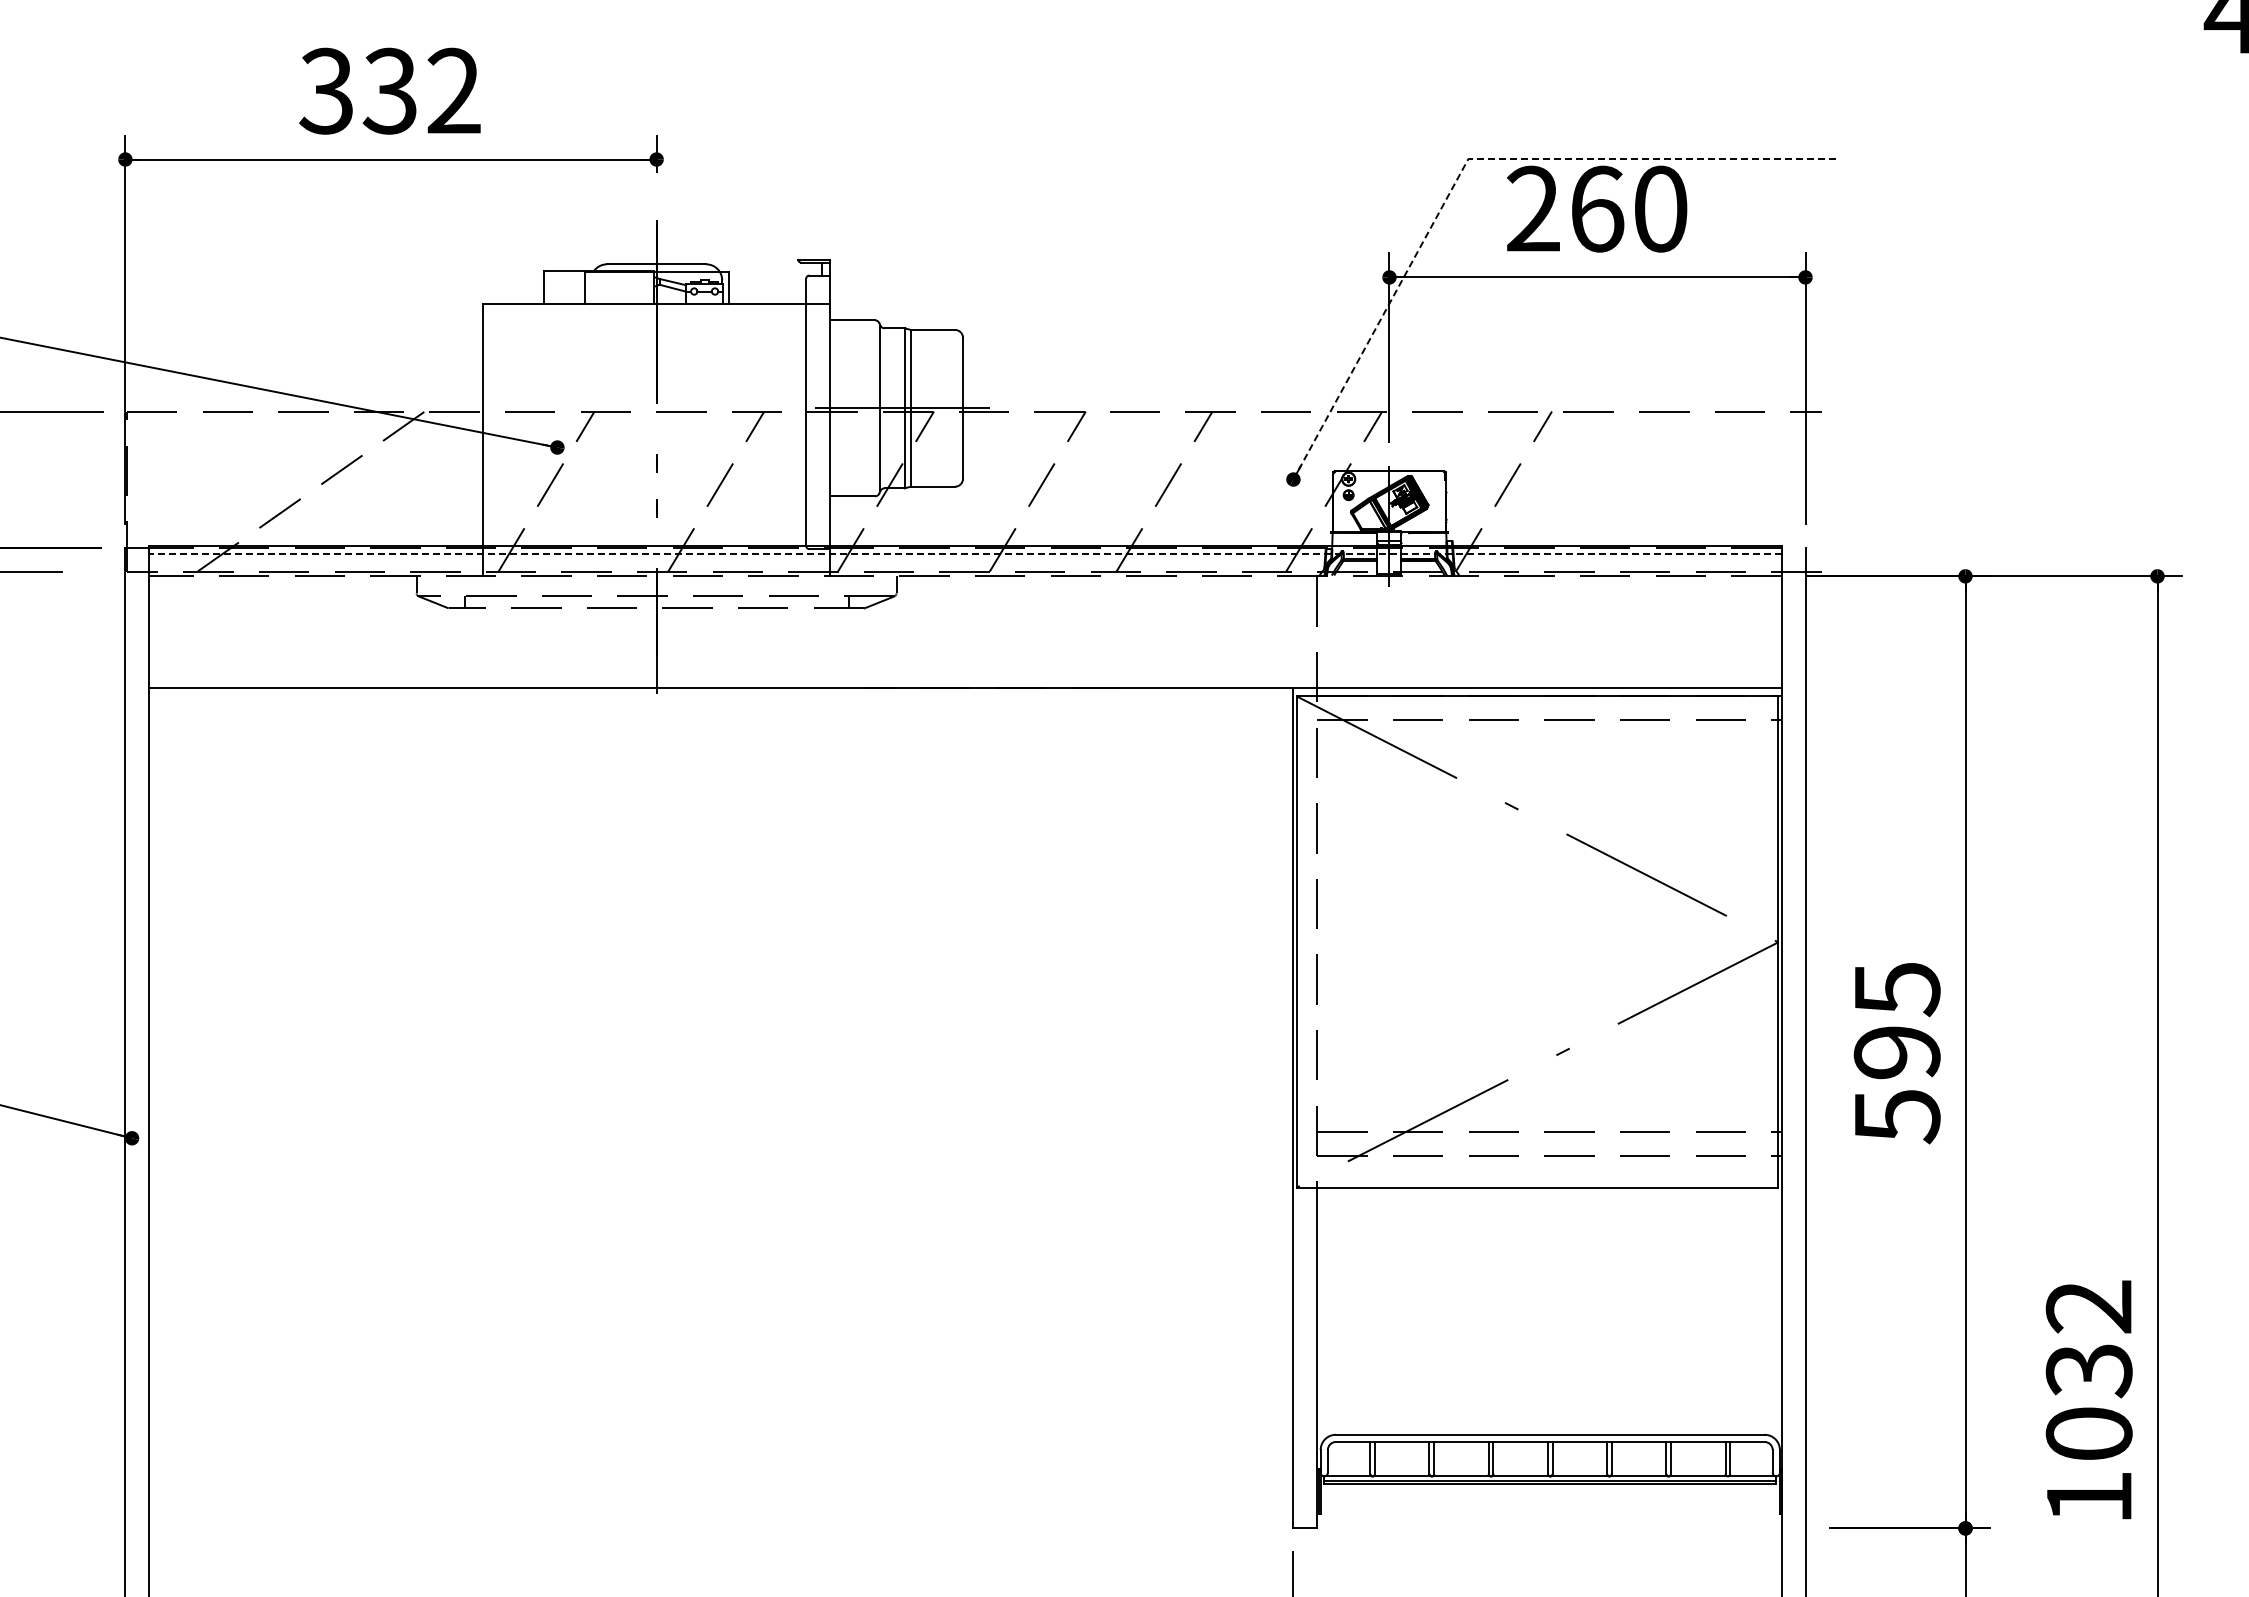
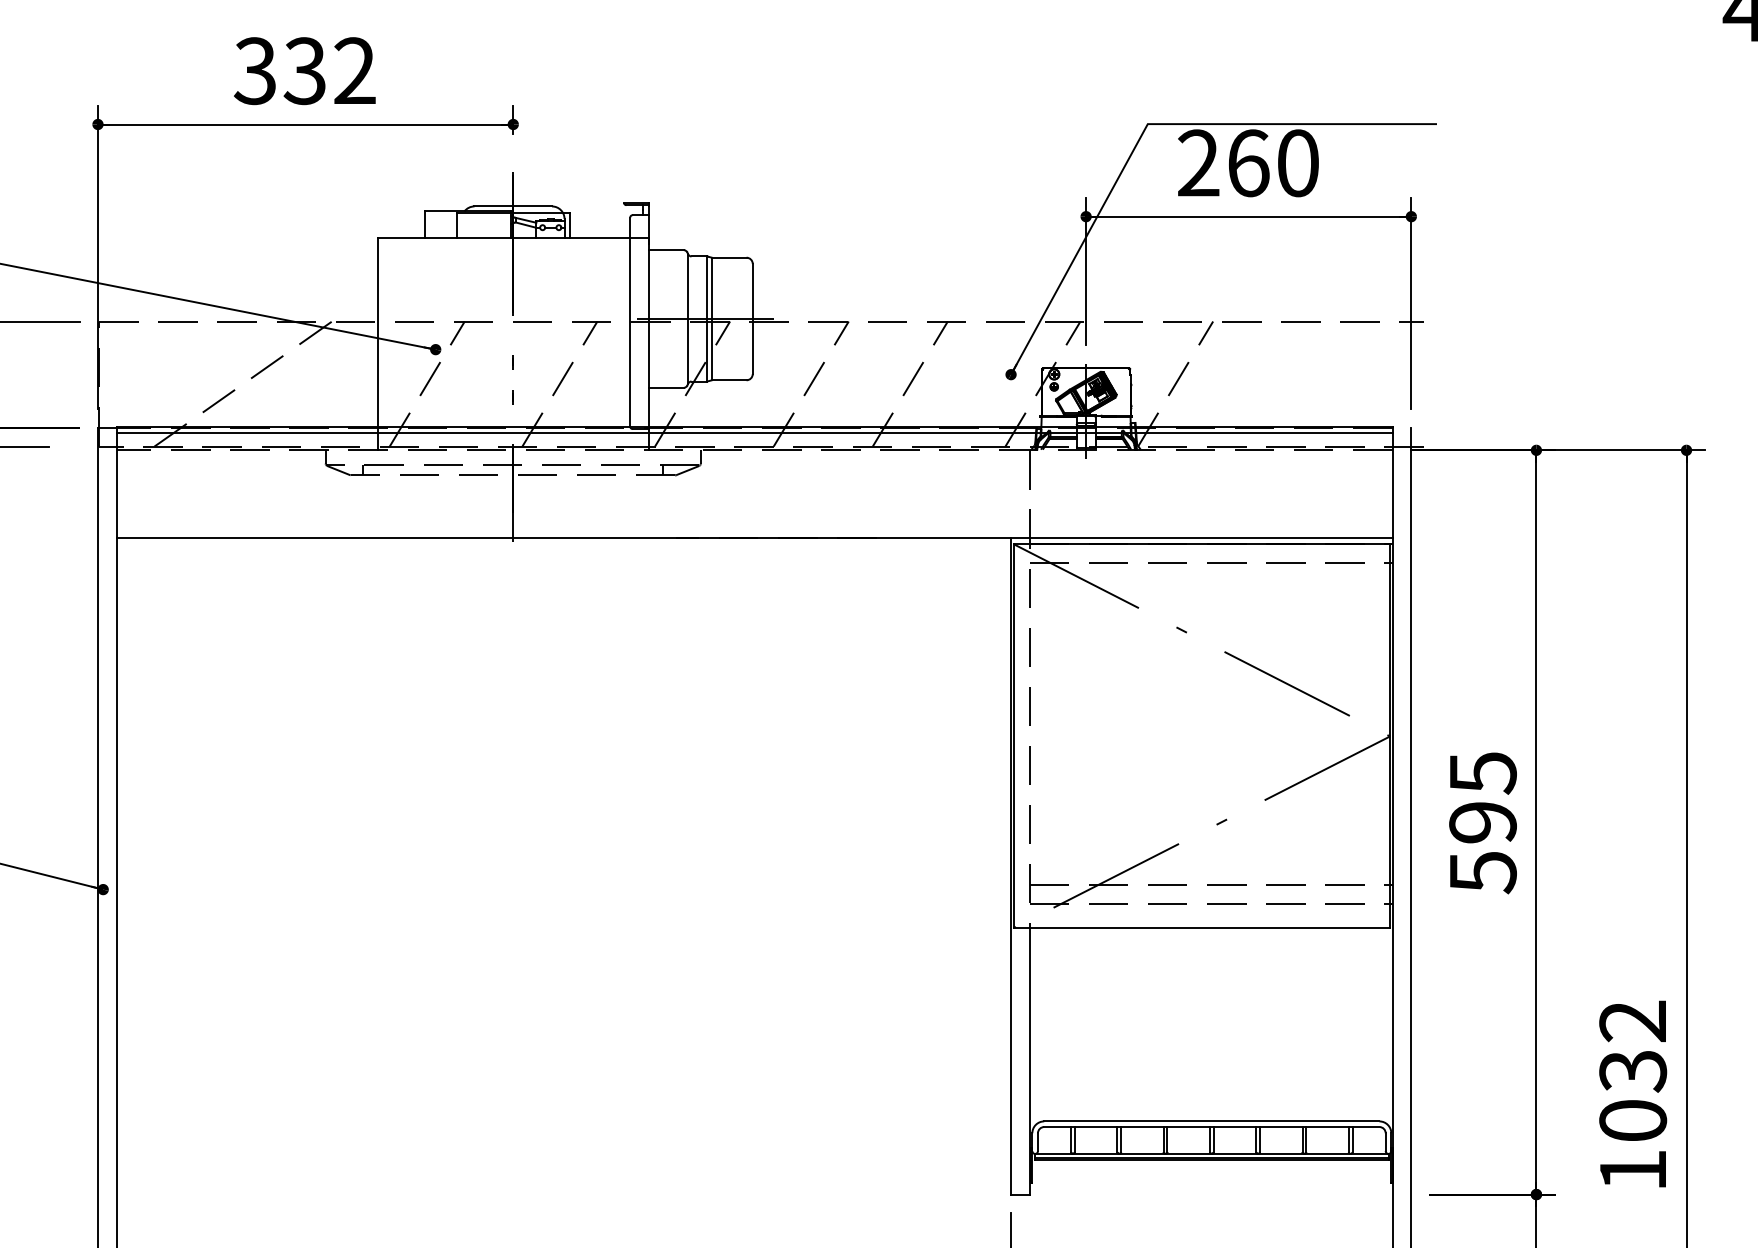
line: (1470, 159) -> (1149, 124), dashed -> solid
line: (964, 553) -> (753, 432), dashed -> solid

